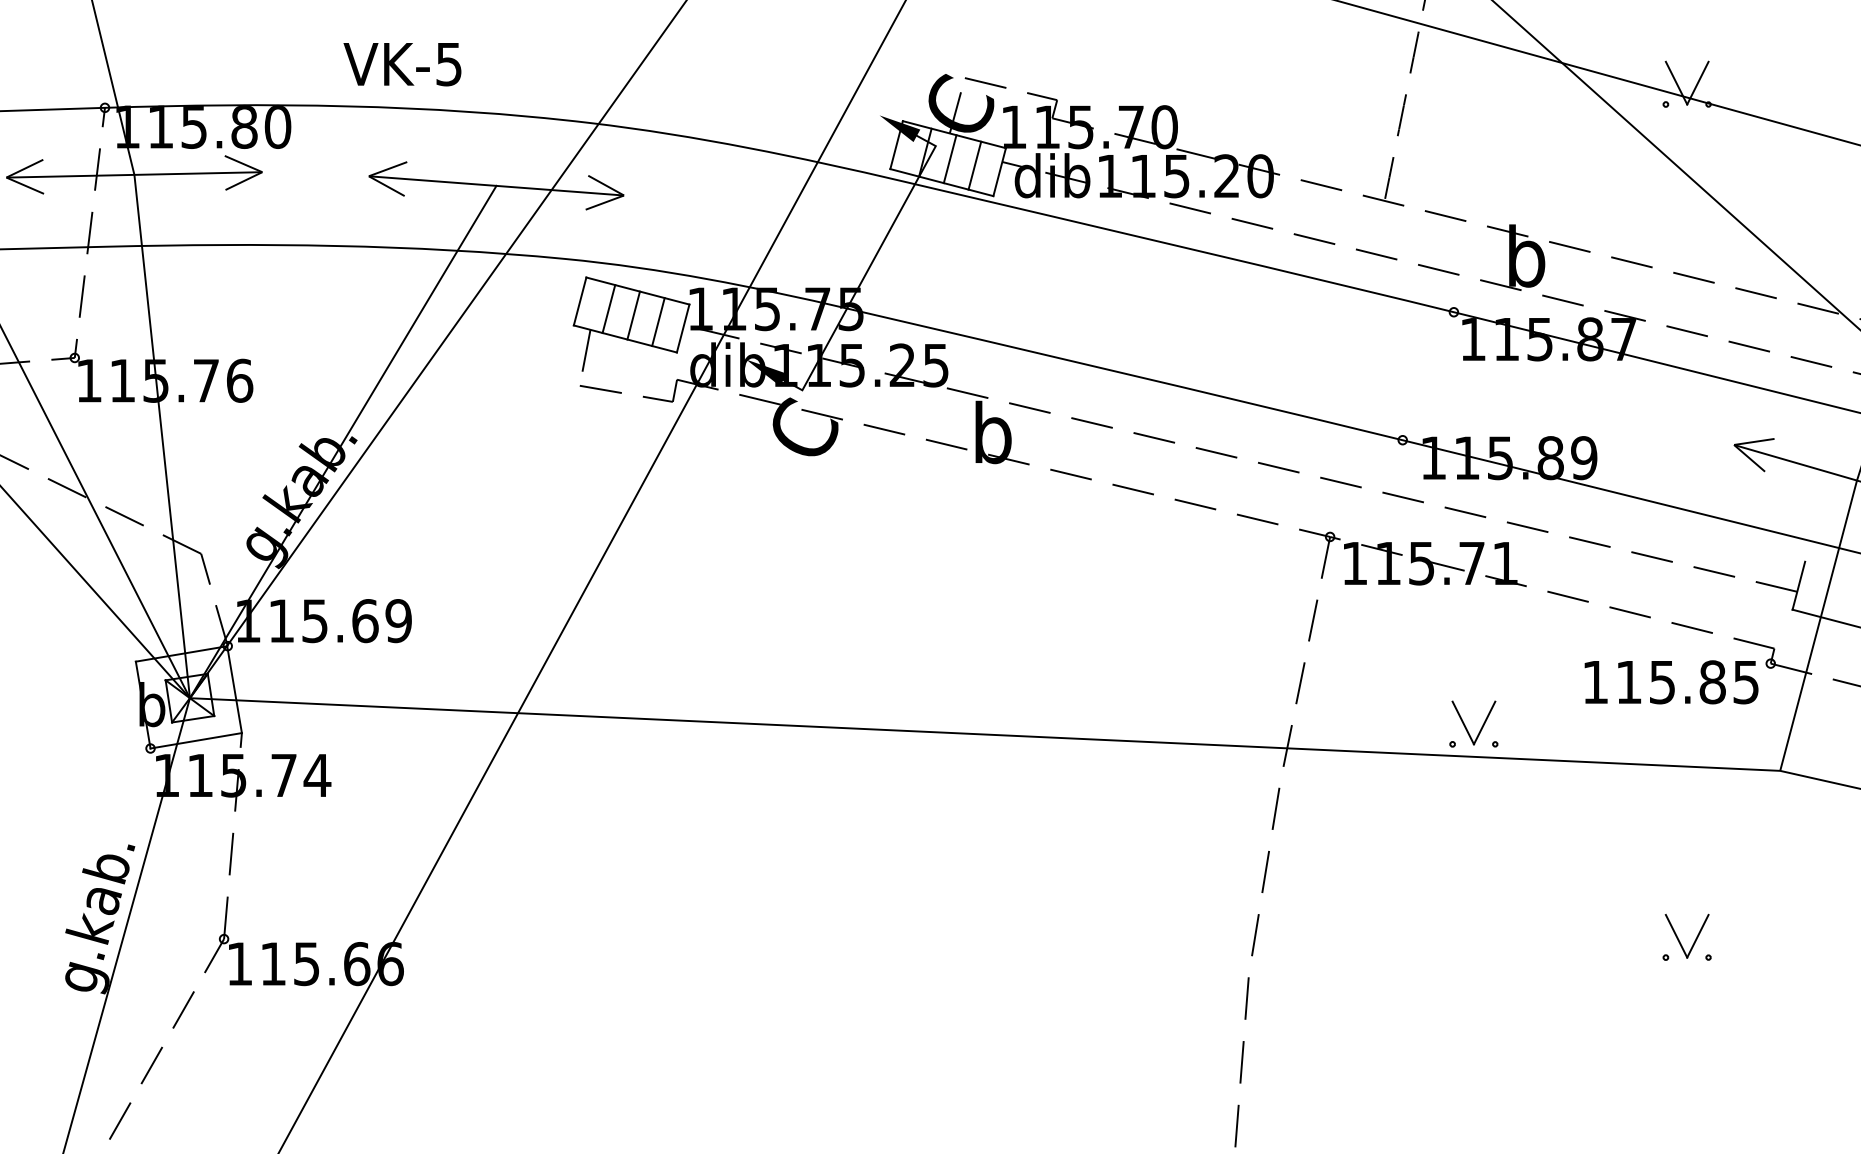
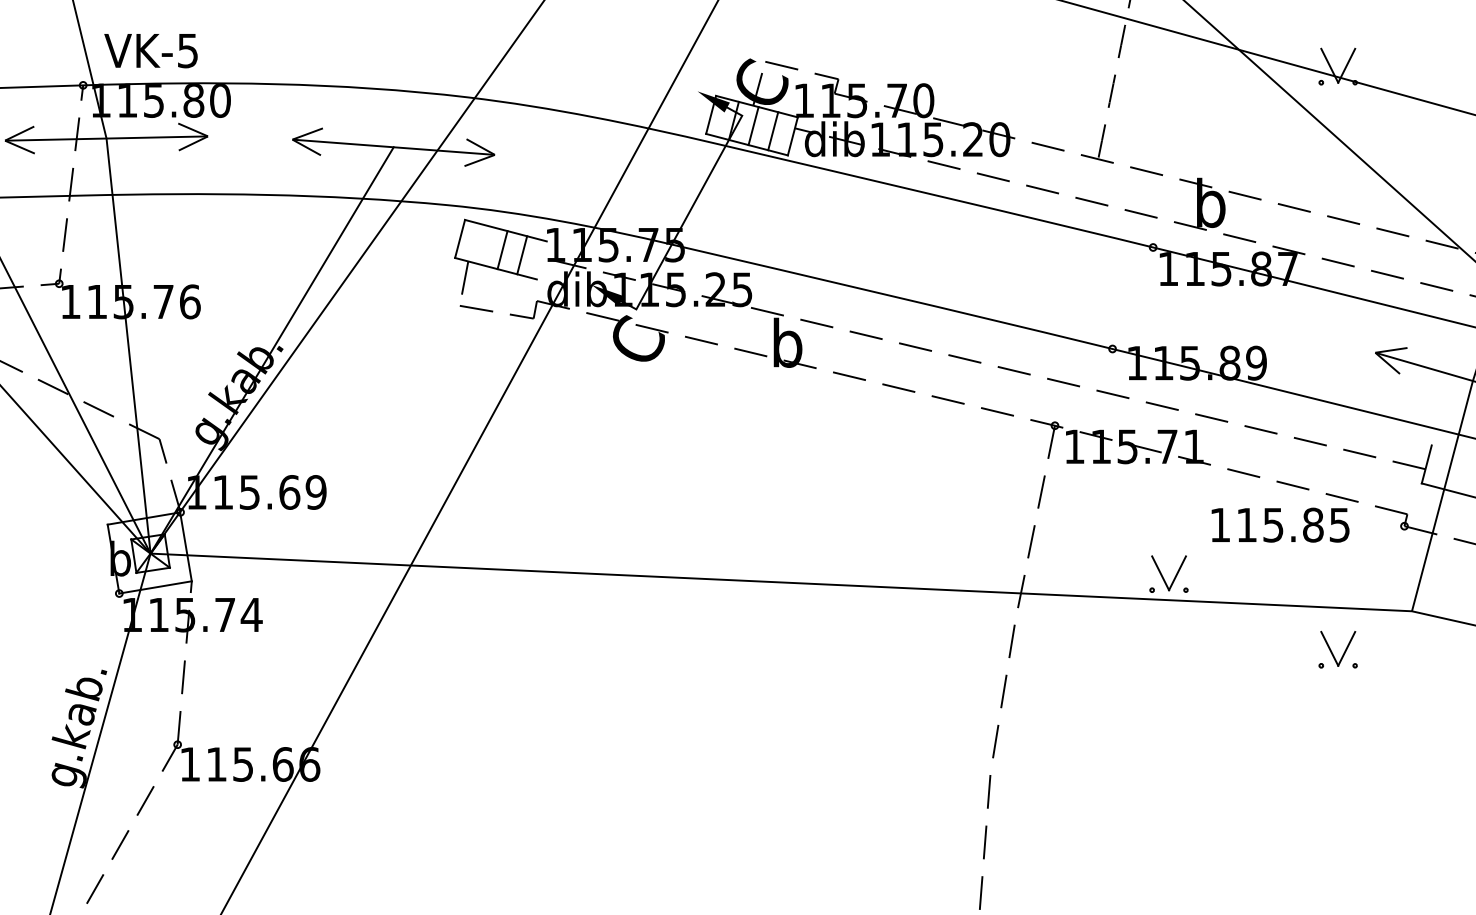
text: (402, 64) -> (151, 50), moved
line: (608, 309) -> (482, 245), removed
line: (682, 328) -> (541, 260), removed
text: (1671, 682) -> (1280, 525), moved
part: (1679, 939) -> (1332, 651), moved

